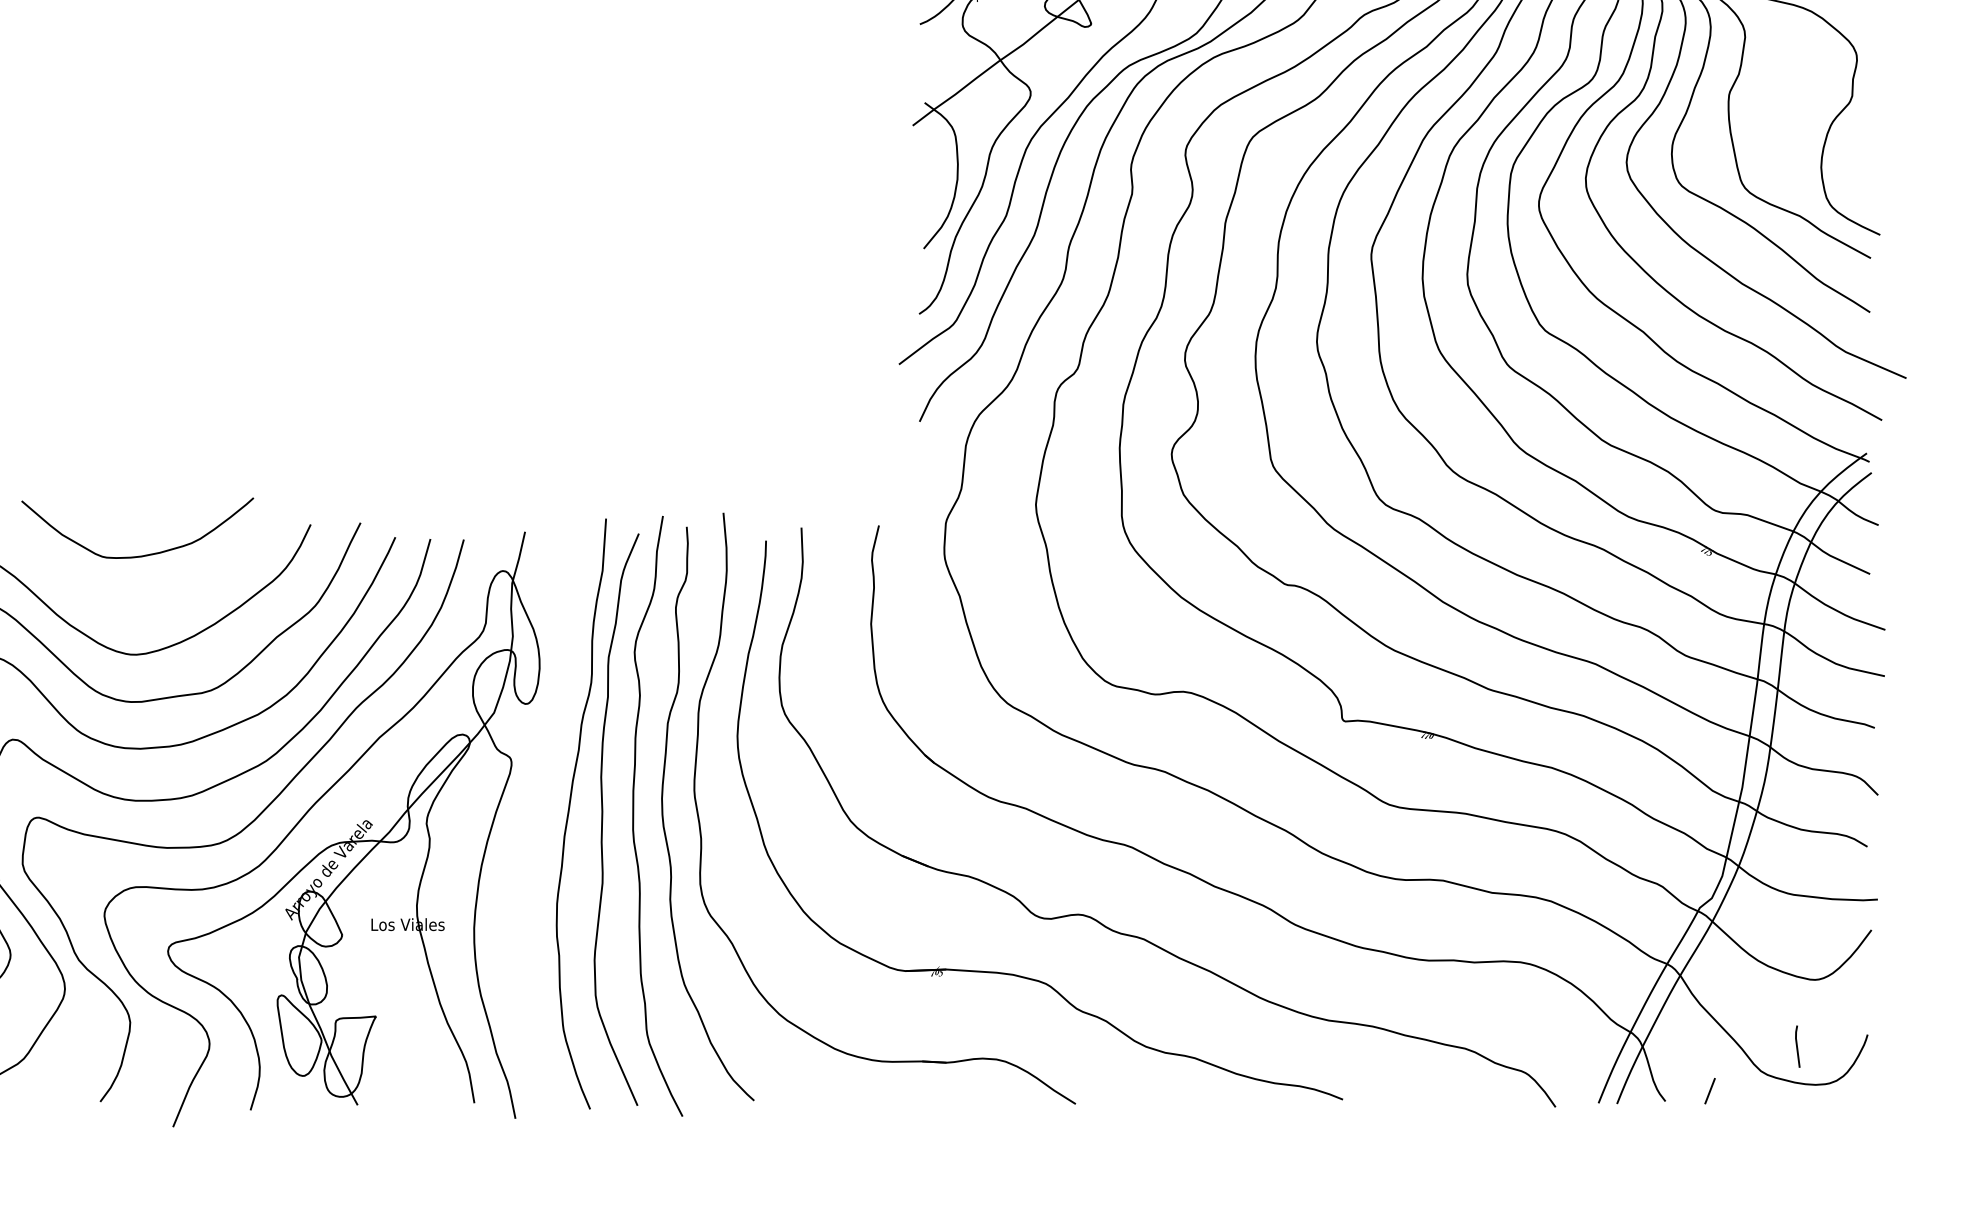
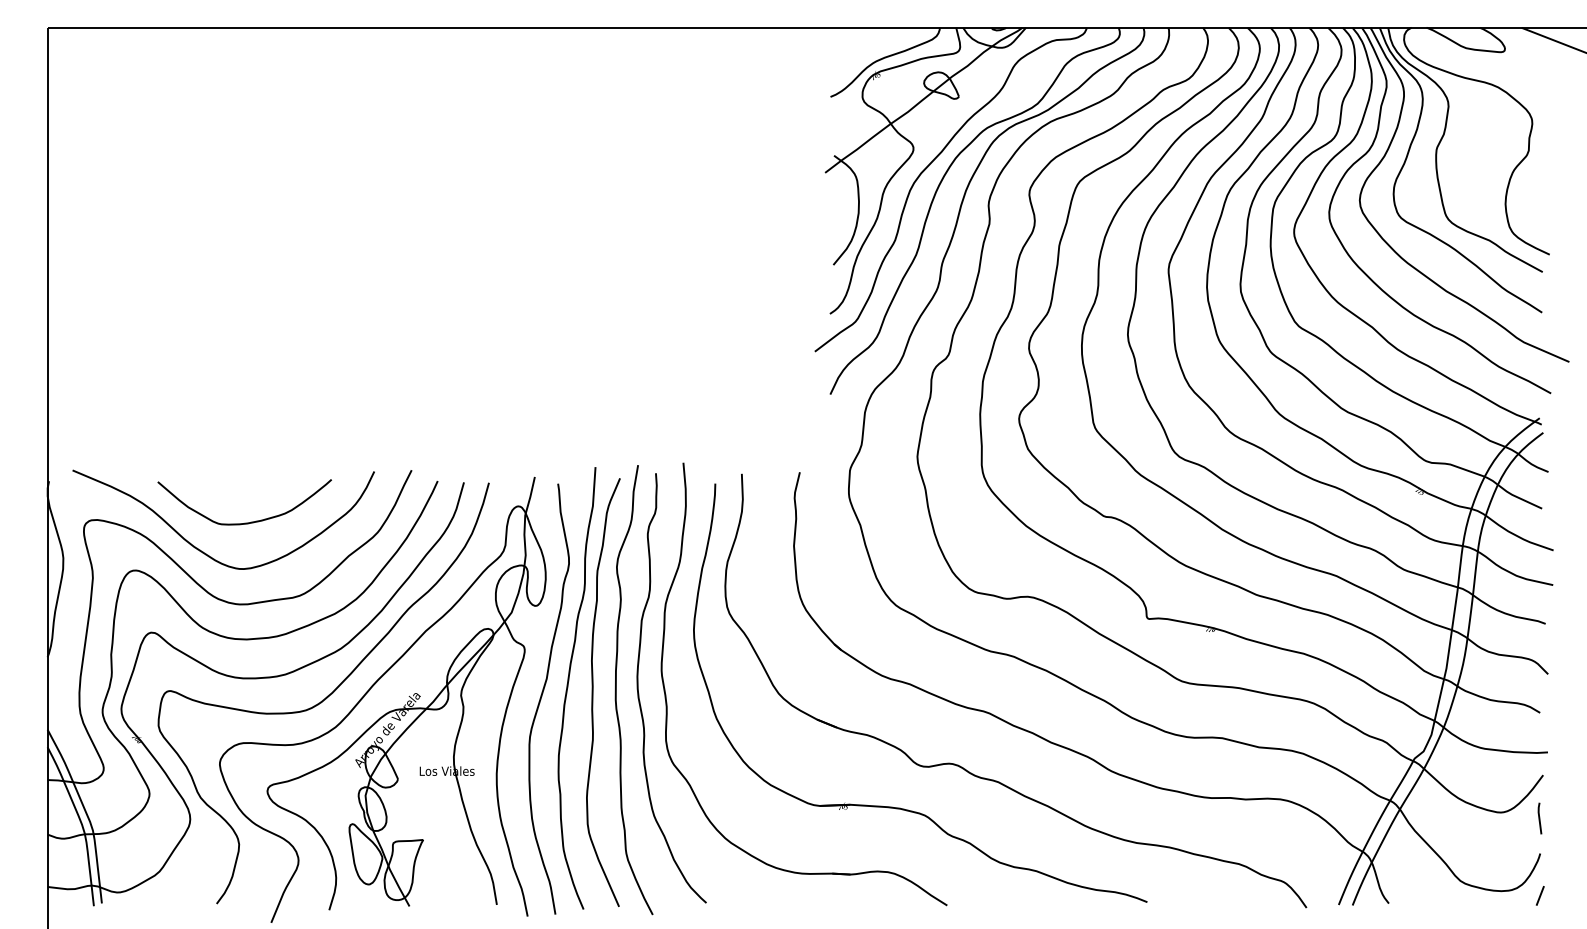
curve: (137, 555) -> (244, 522), moved
curve: (535, 824) -> (542, 696), added
line: (1797, 1046) -> (1539, 818), moved
line: (1709, 1090) -> (1539, 895), moved

